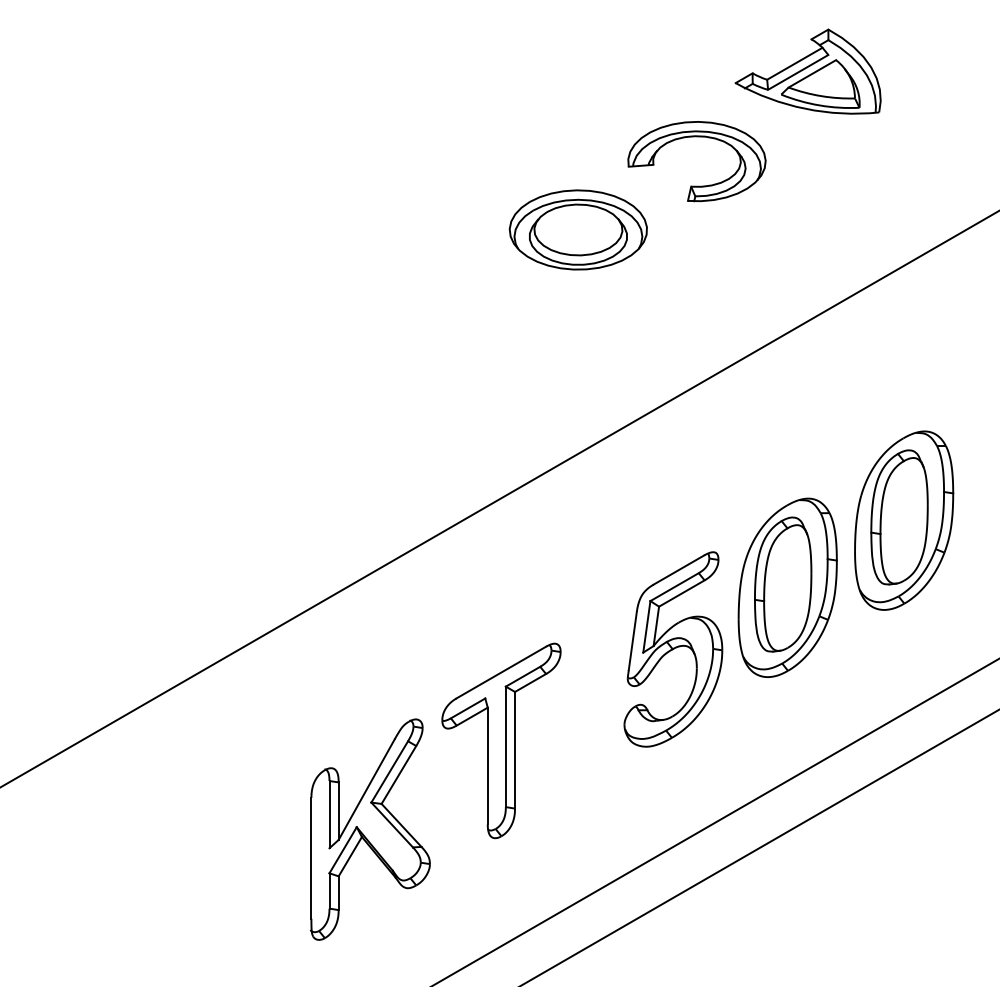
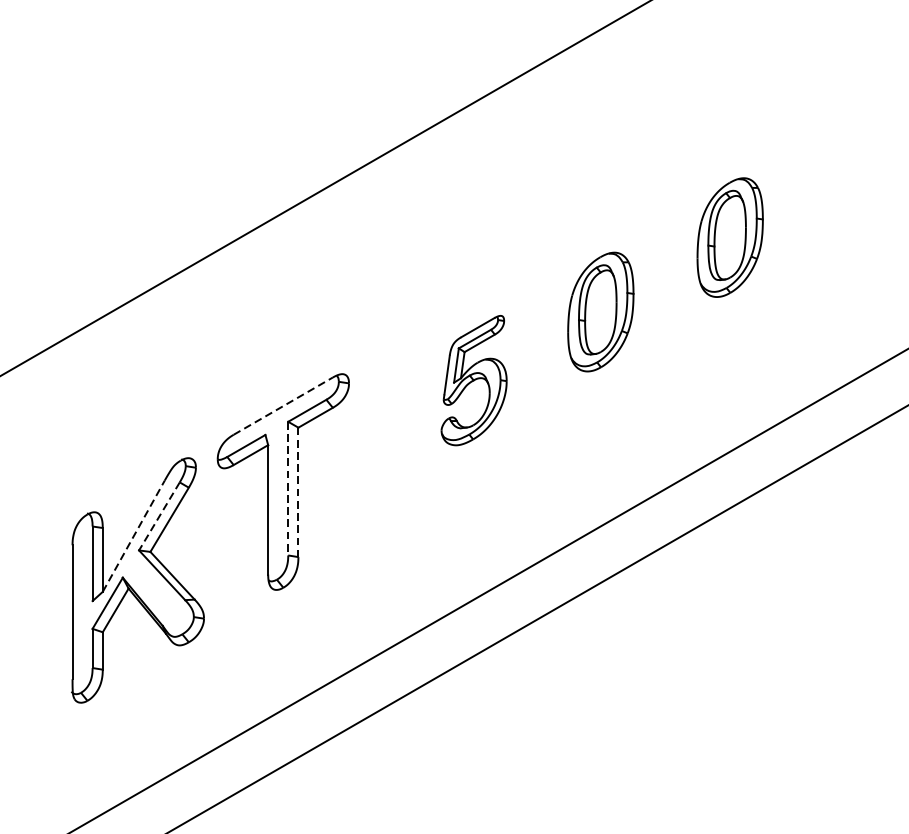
part: (904, 520) -> (730, 237), size x0.6
part: (787, 587) -> (600, 311), size x0.6
part: (673, 649) -> (474, 380), size x0.6
line: (501, 672) -> (283, 406), solid -> dashed
line: (505, 747) -> (287, 489), solid -> dashed
line: (515, 750) -> (298, 492), solid -> dashed
line: (389, 771) -> (159, 515), solid -> dashed
line: (366, 789) -> (133, 535), solid -> dashed

